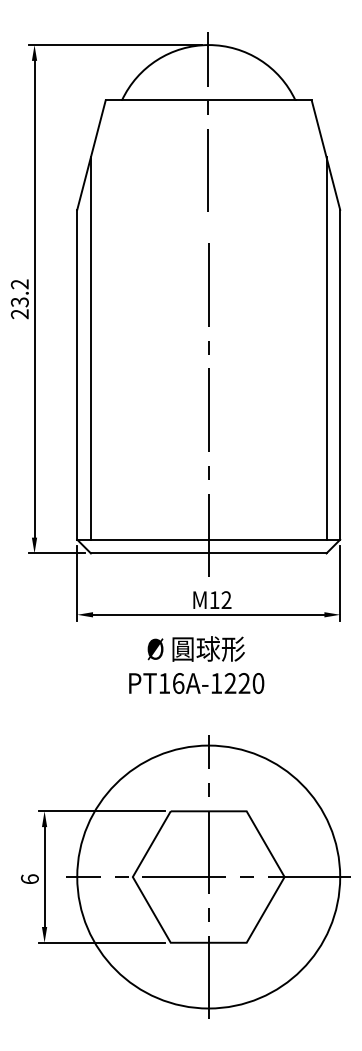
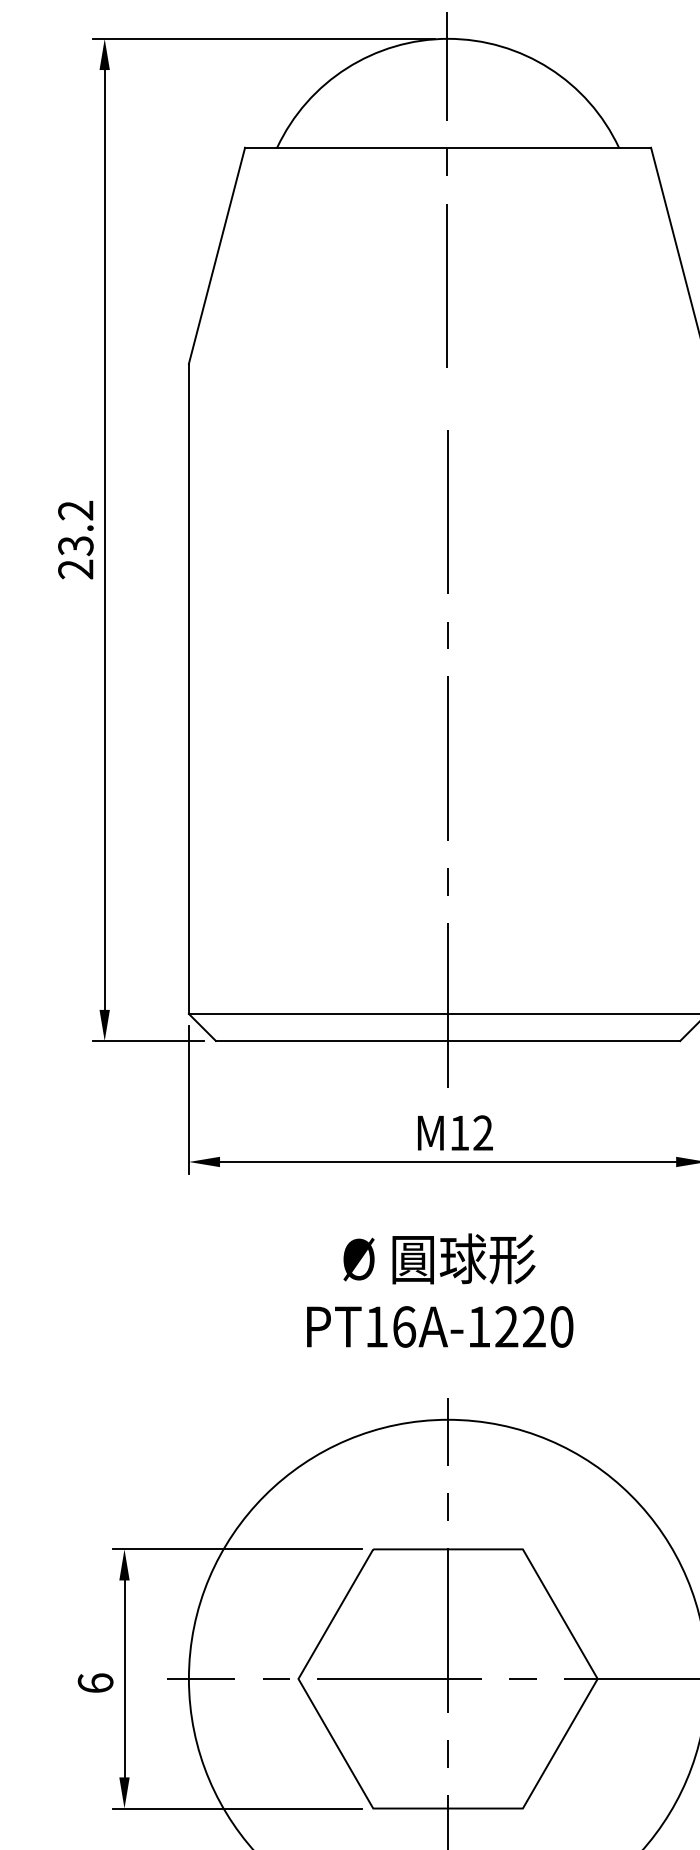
line: (90, 348) -> (215, 637), removed
line: (326, 348) -> (680, 637), removed
text: (196, 664) -> (439, 1289), moved

